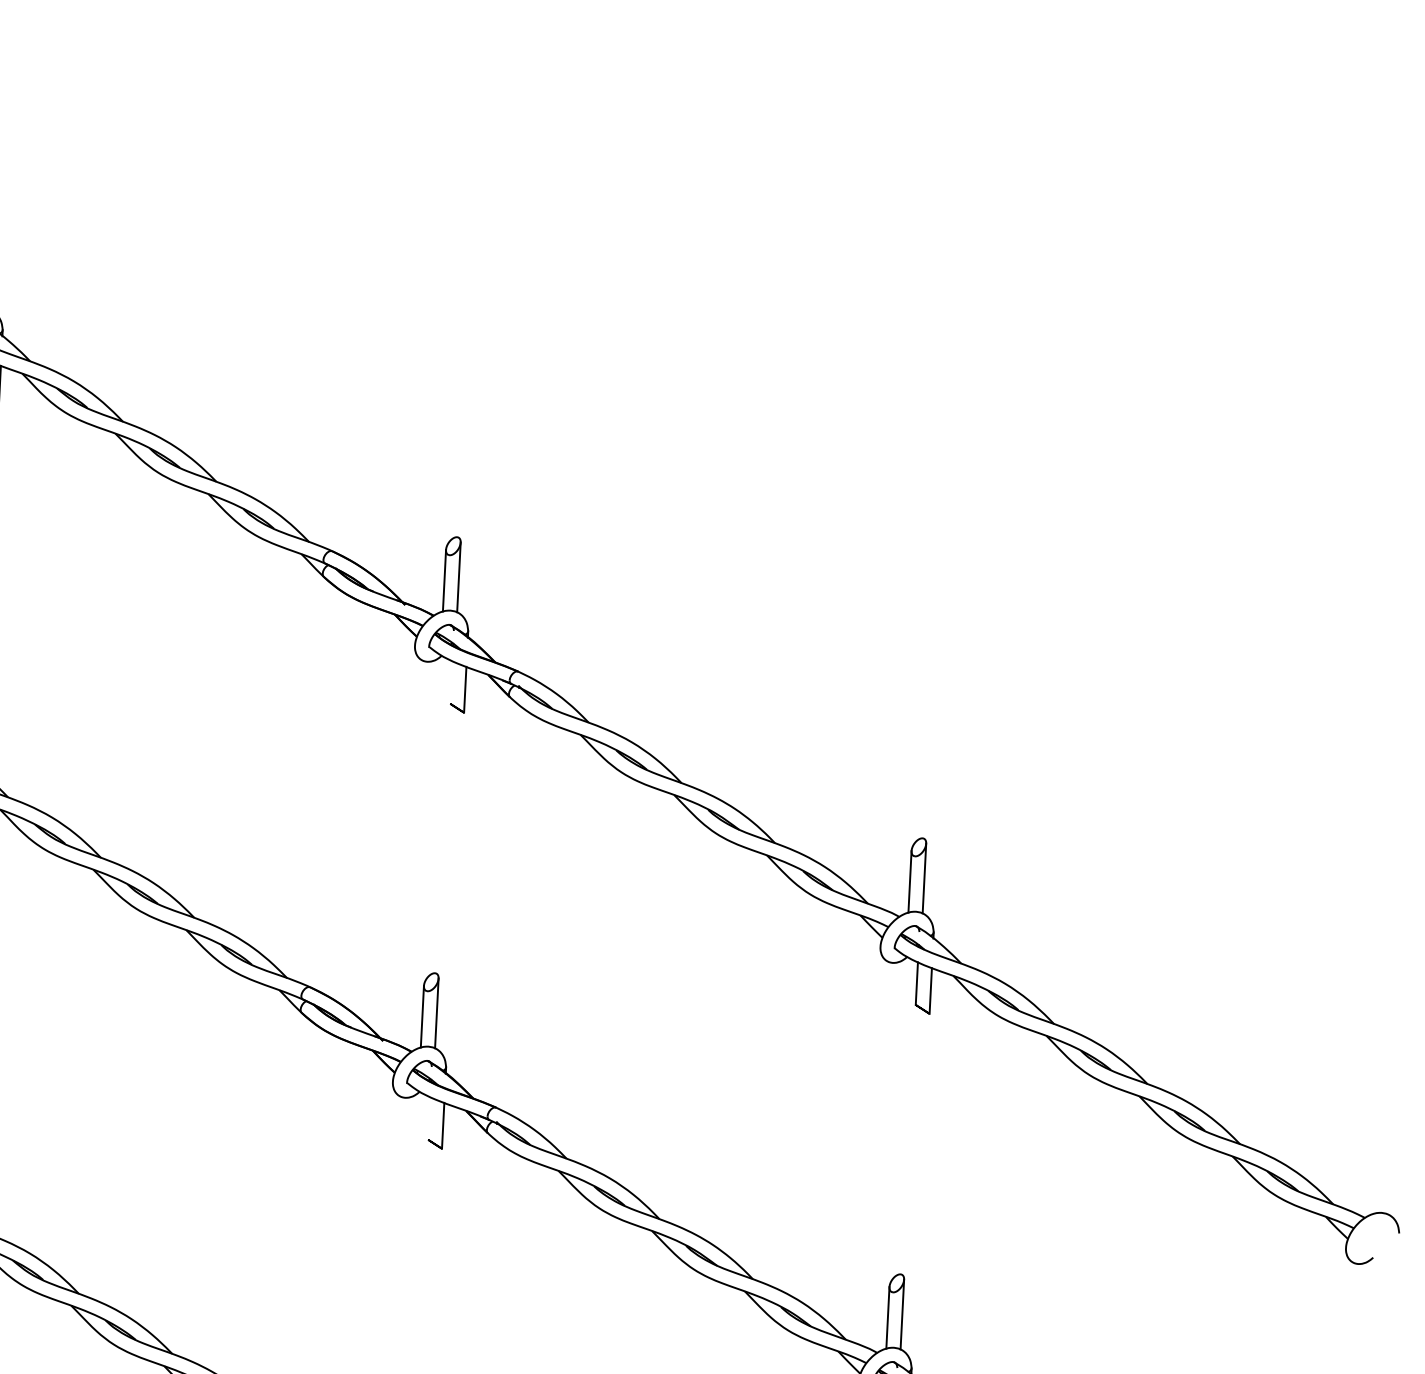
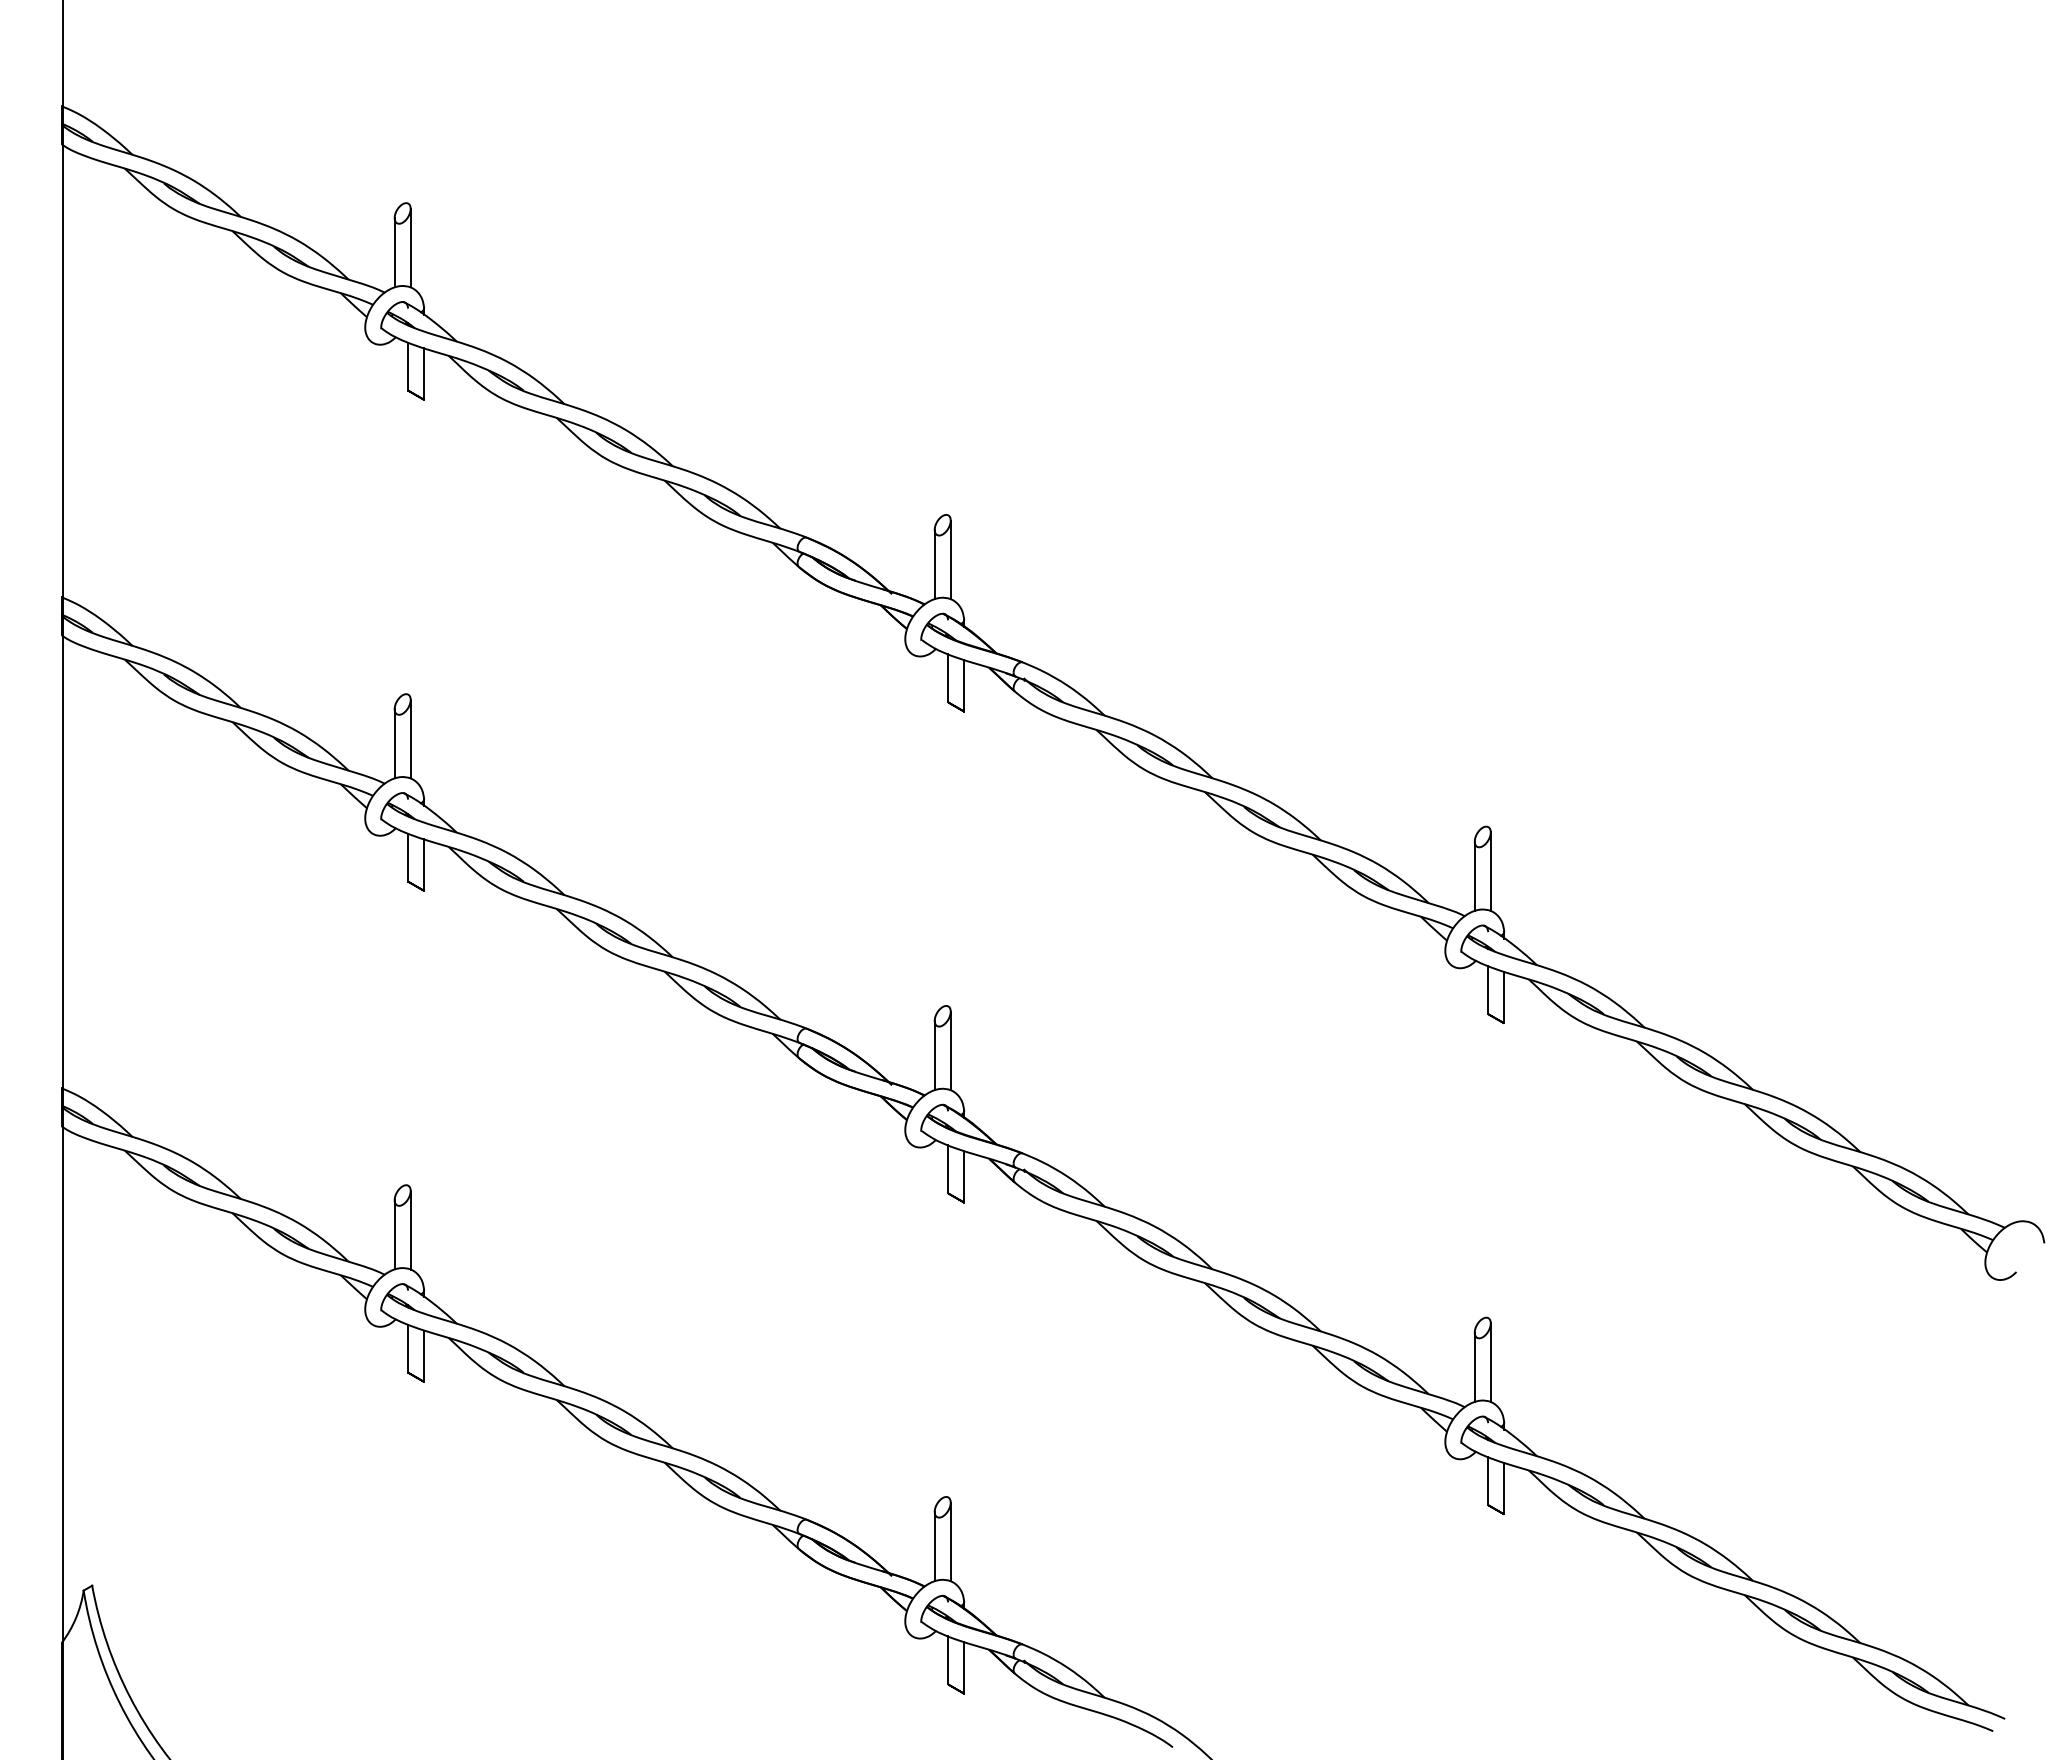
line: (451, 682) -> (948, 678), added
line: (429, 1118) -> (948, 1169), added

